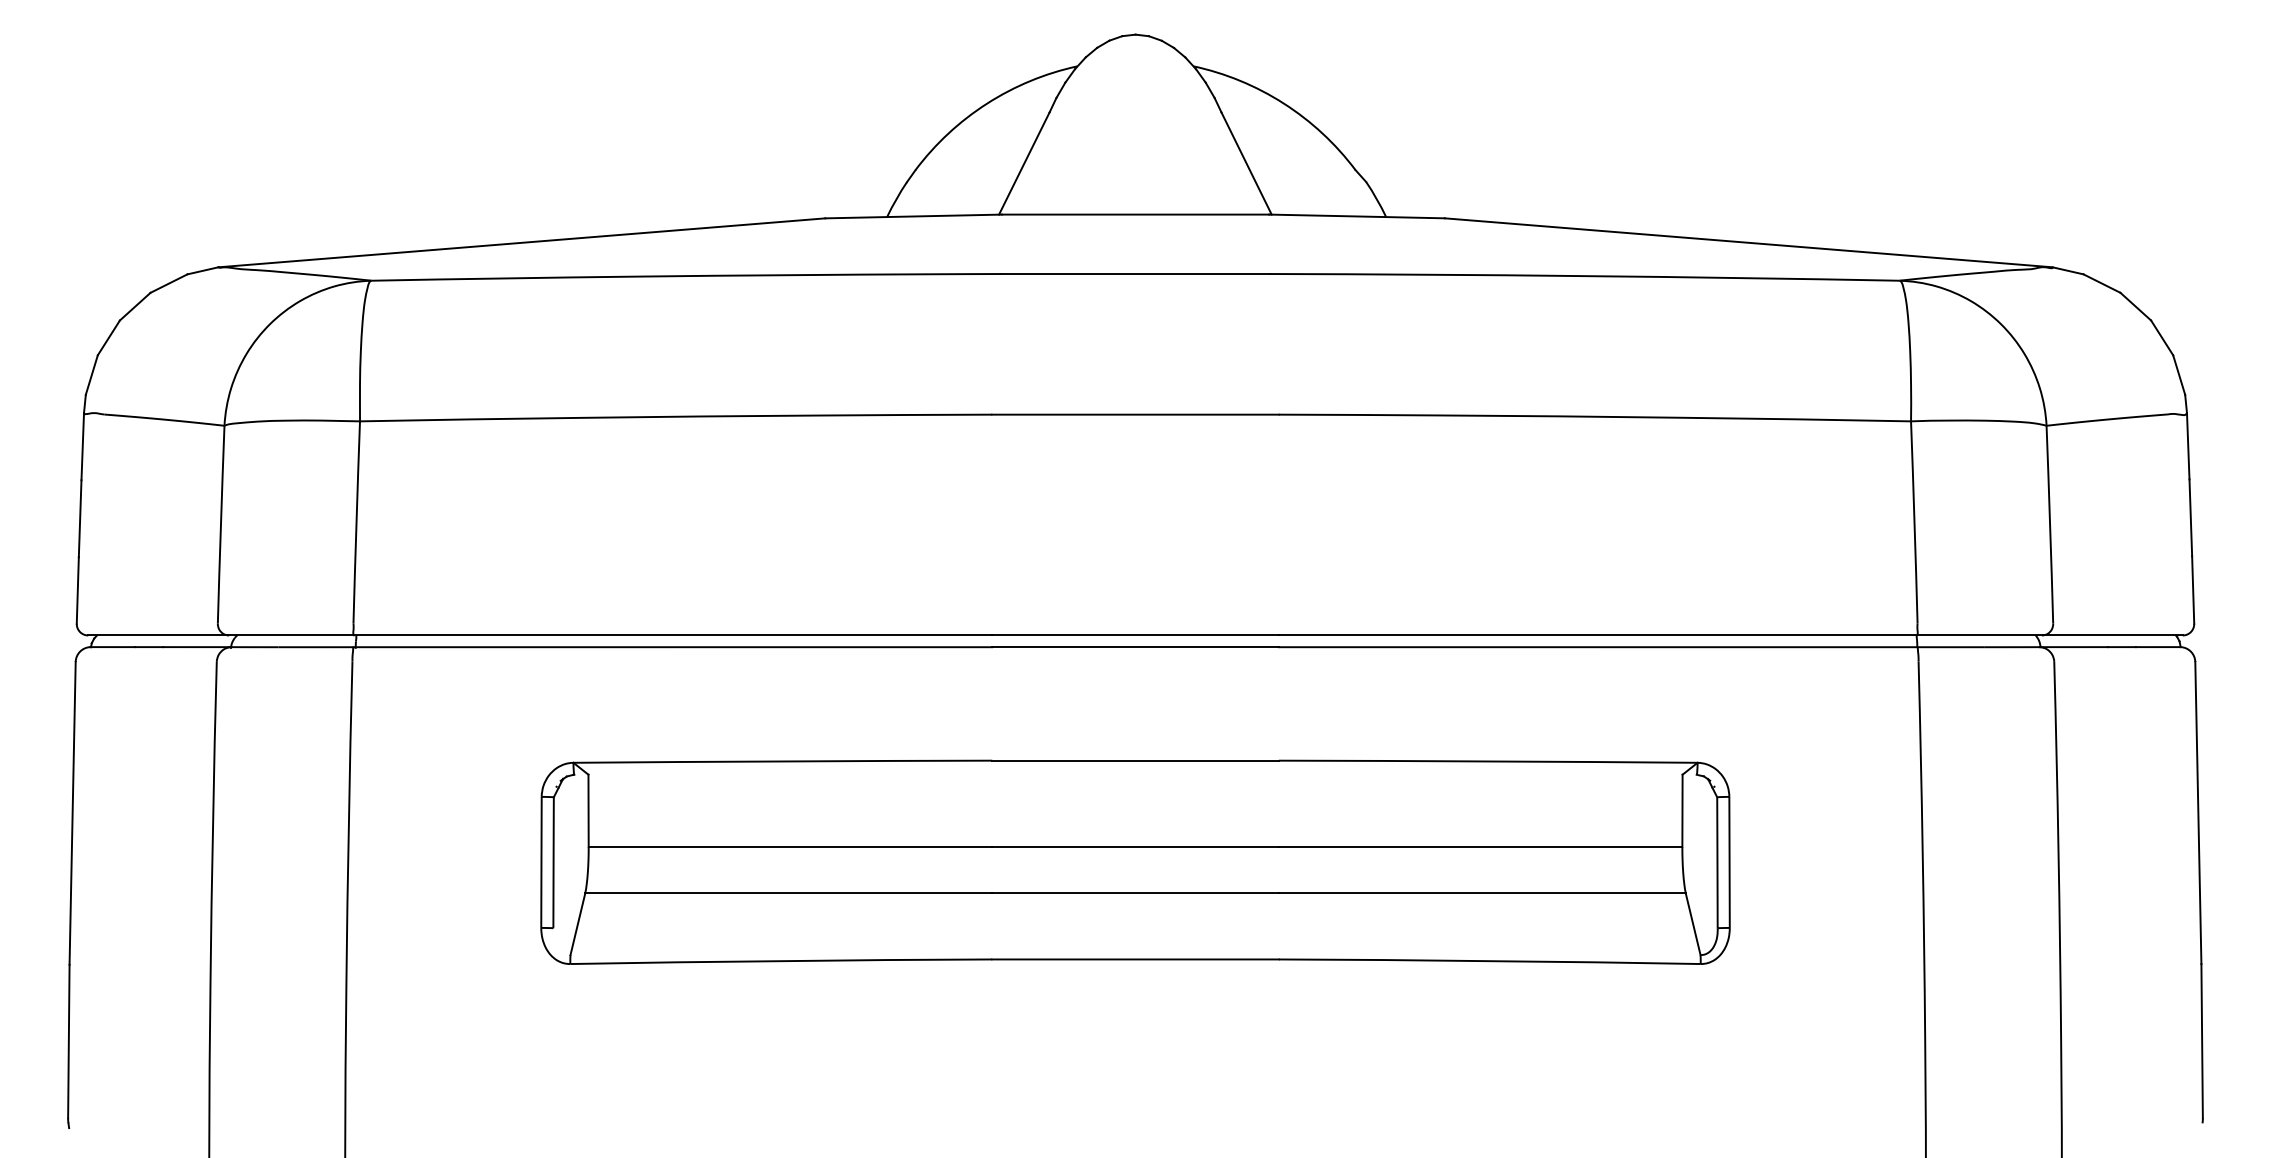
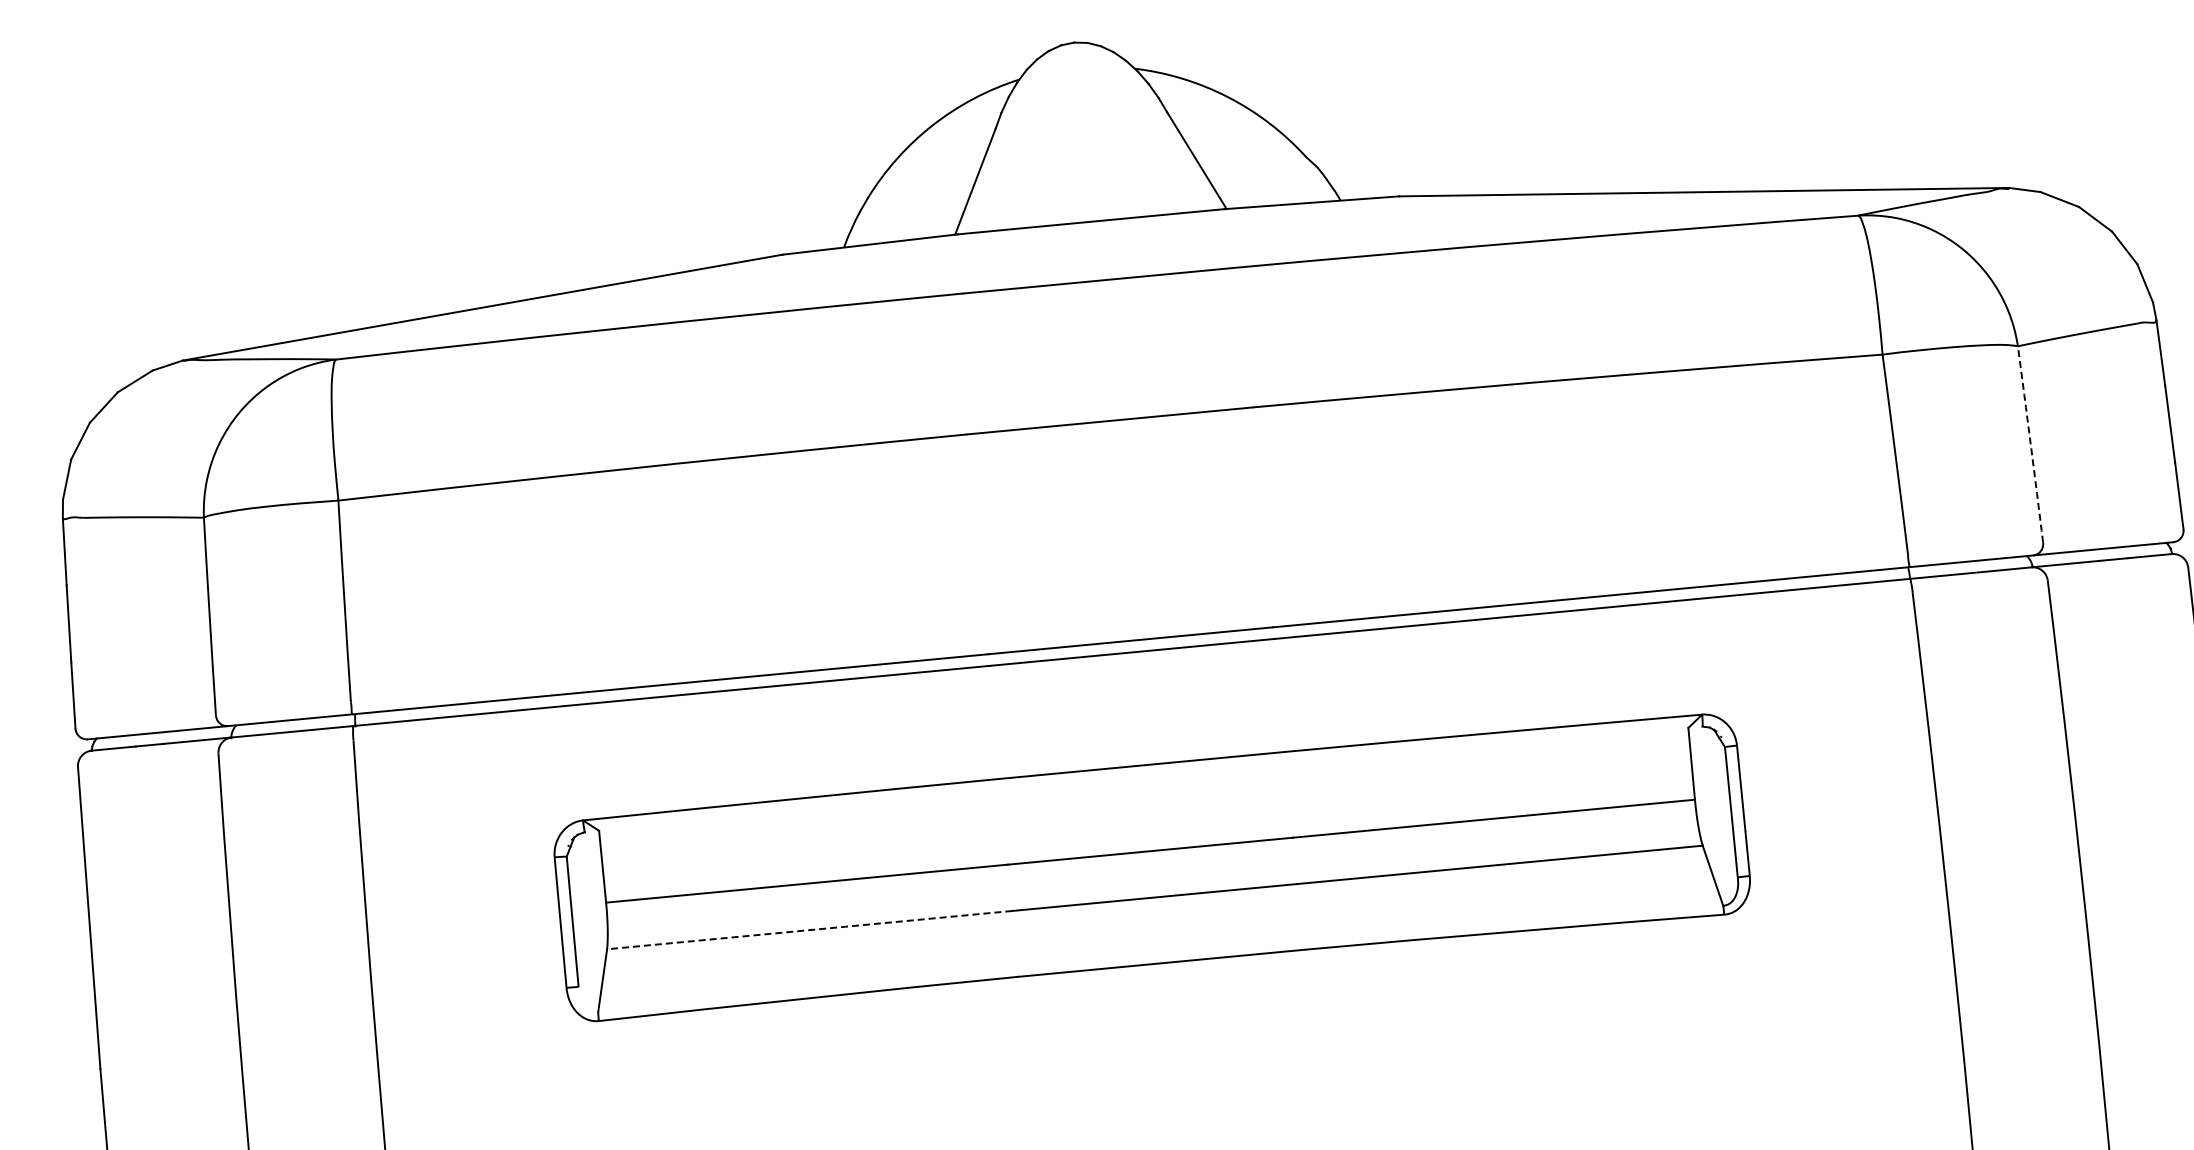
arc: (2050, 524) -> (2031, 444), solid -> dashed
line: (788, 893) -> (809, 930), solid -> dashed

